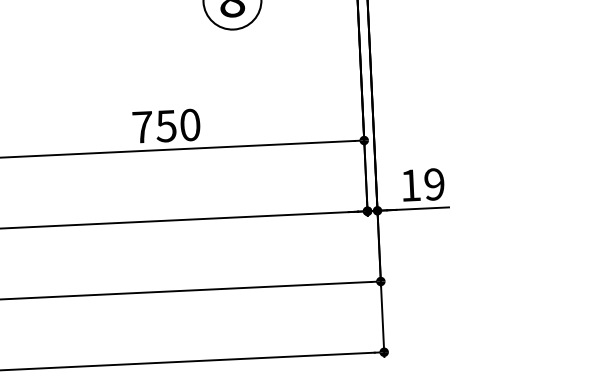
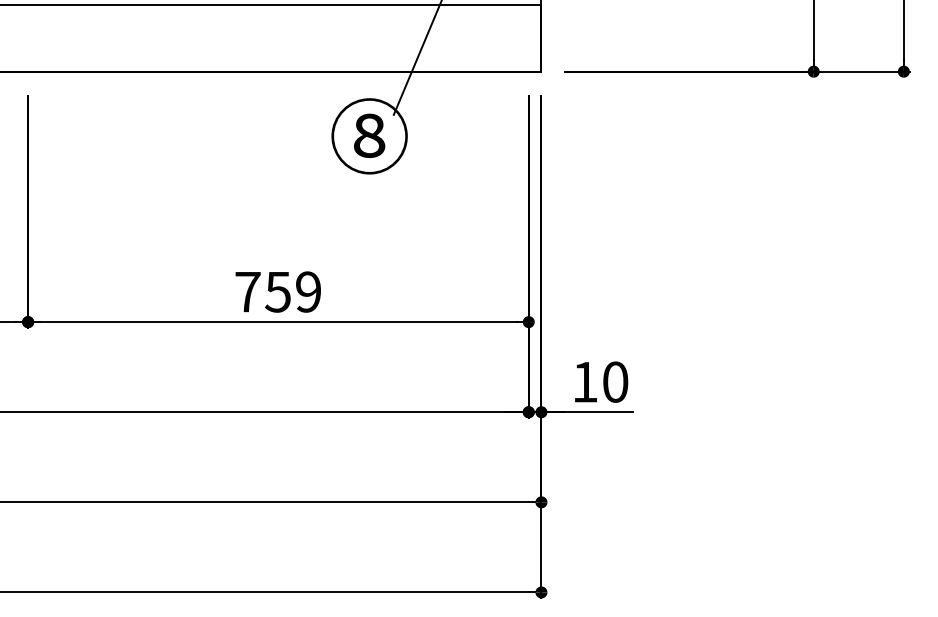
text: (190, 124) -> (308, 291), 750 -> 759
text: (434, 183) -> (615, 381), 19 -> 10

